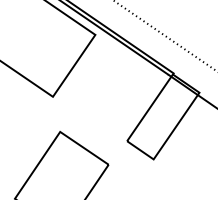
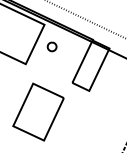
part: (101, 73) -> (51, 46), added

